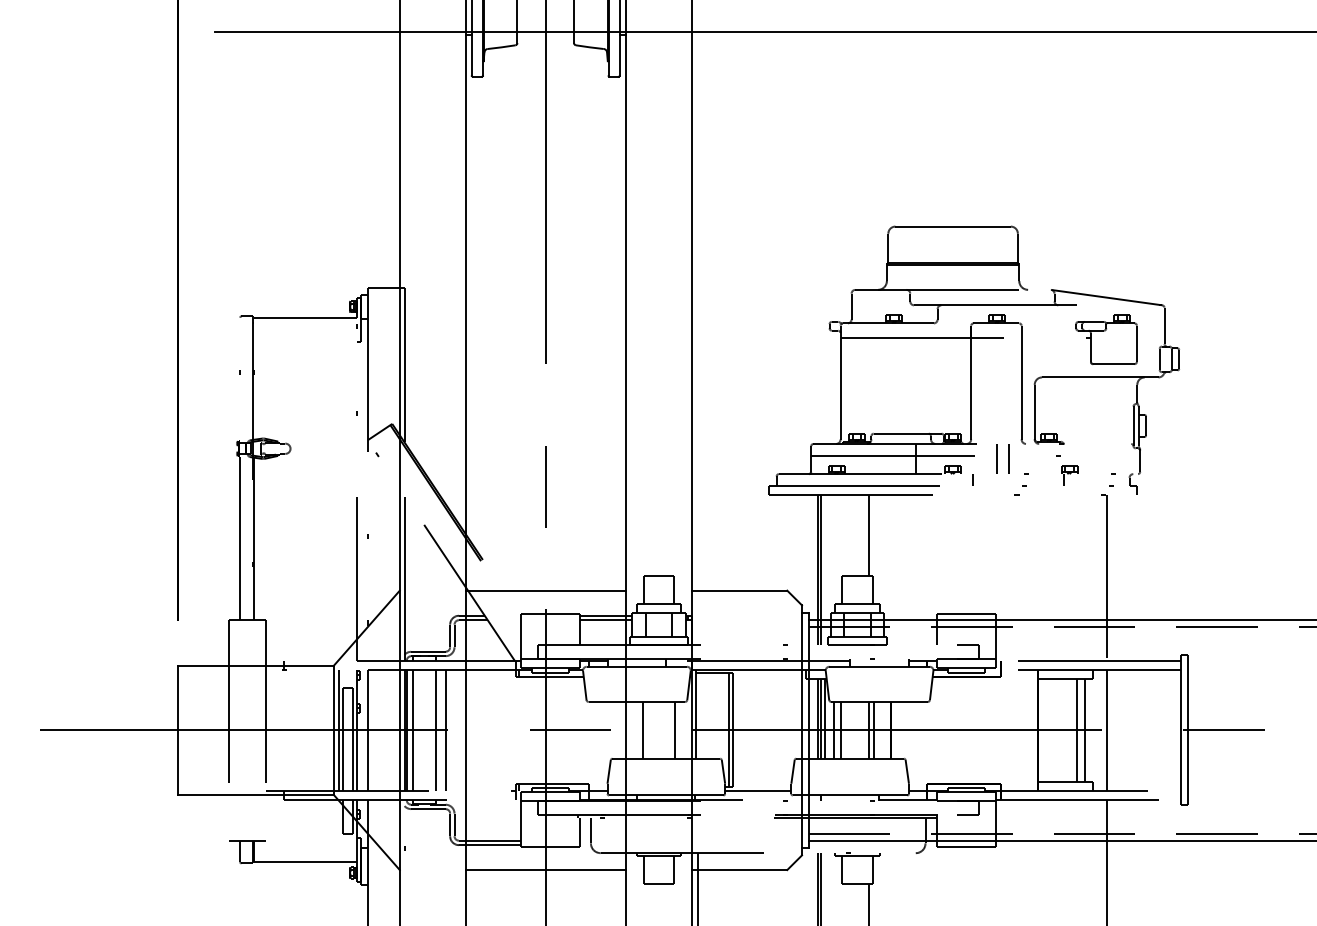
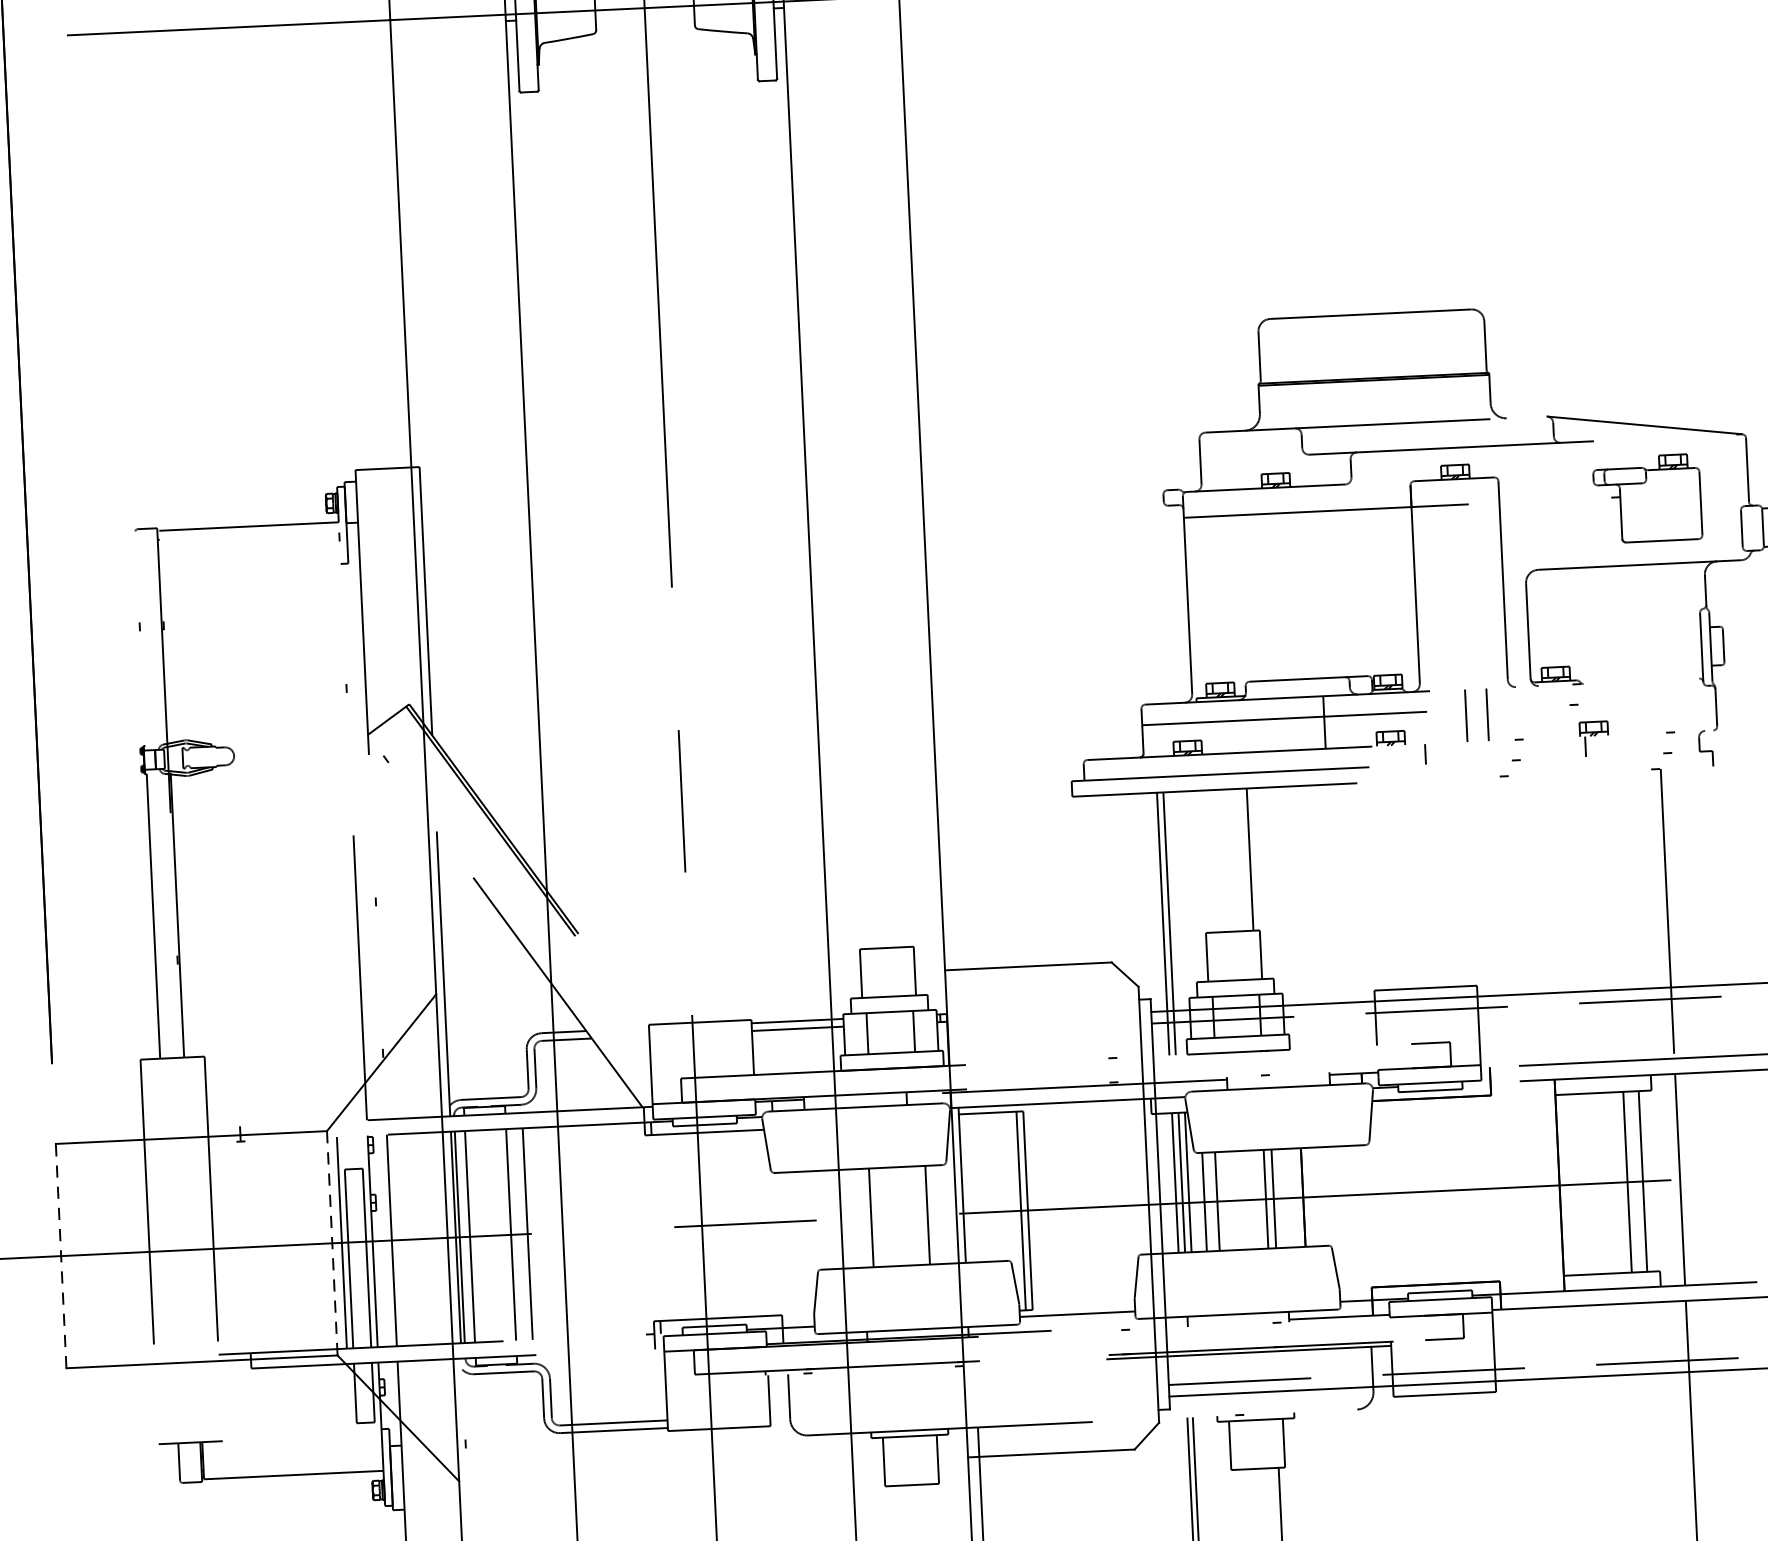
line: (545, 590) -> (690, 982), removed
line: (178, 729) -> (61, 1254), solid -> dashed
line: (333, 730) -> (332, 1243), solid -> dashed
line: (545, 870) -> (713, 1470), removed

